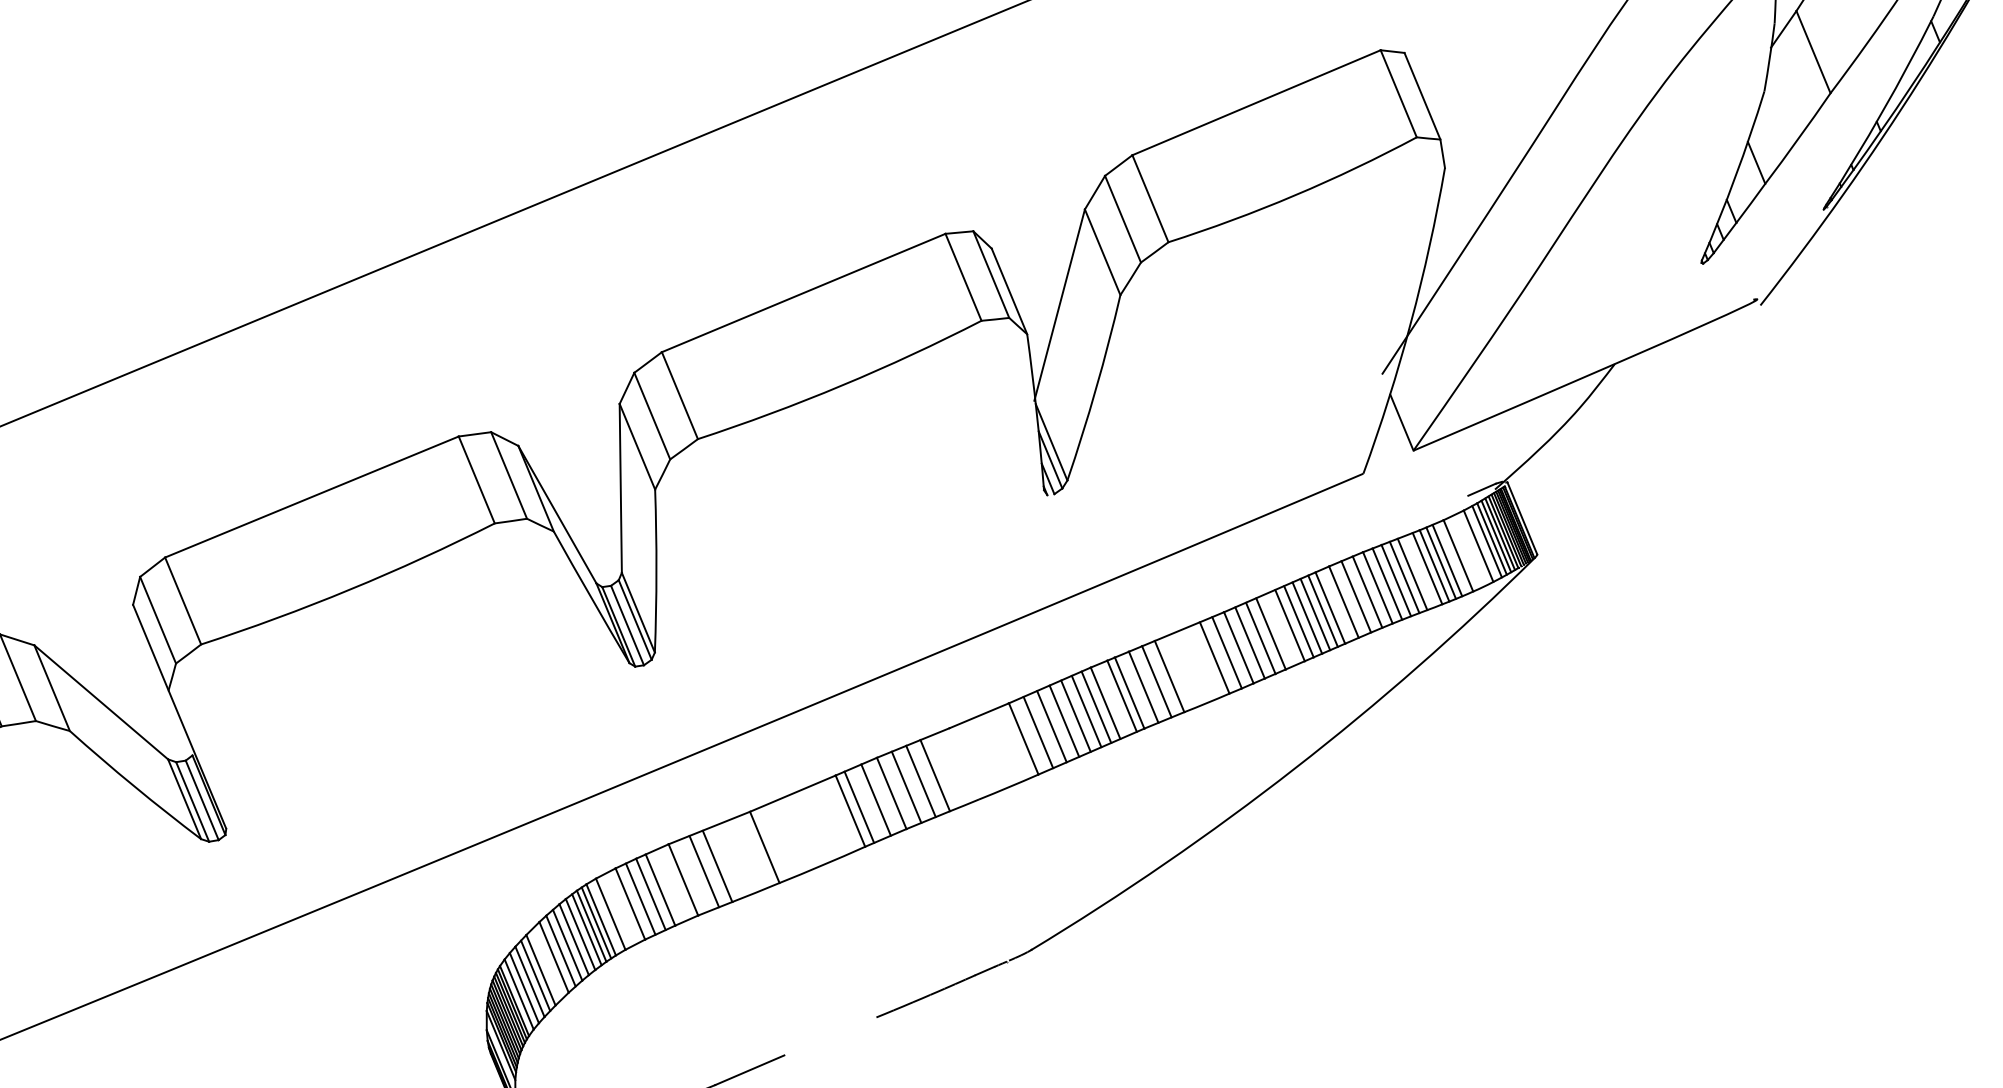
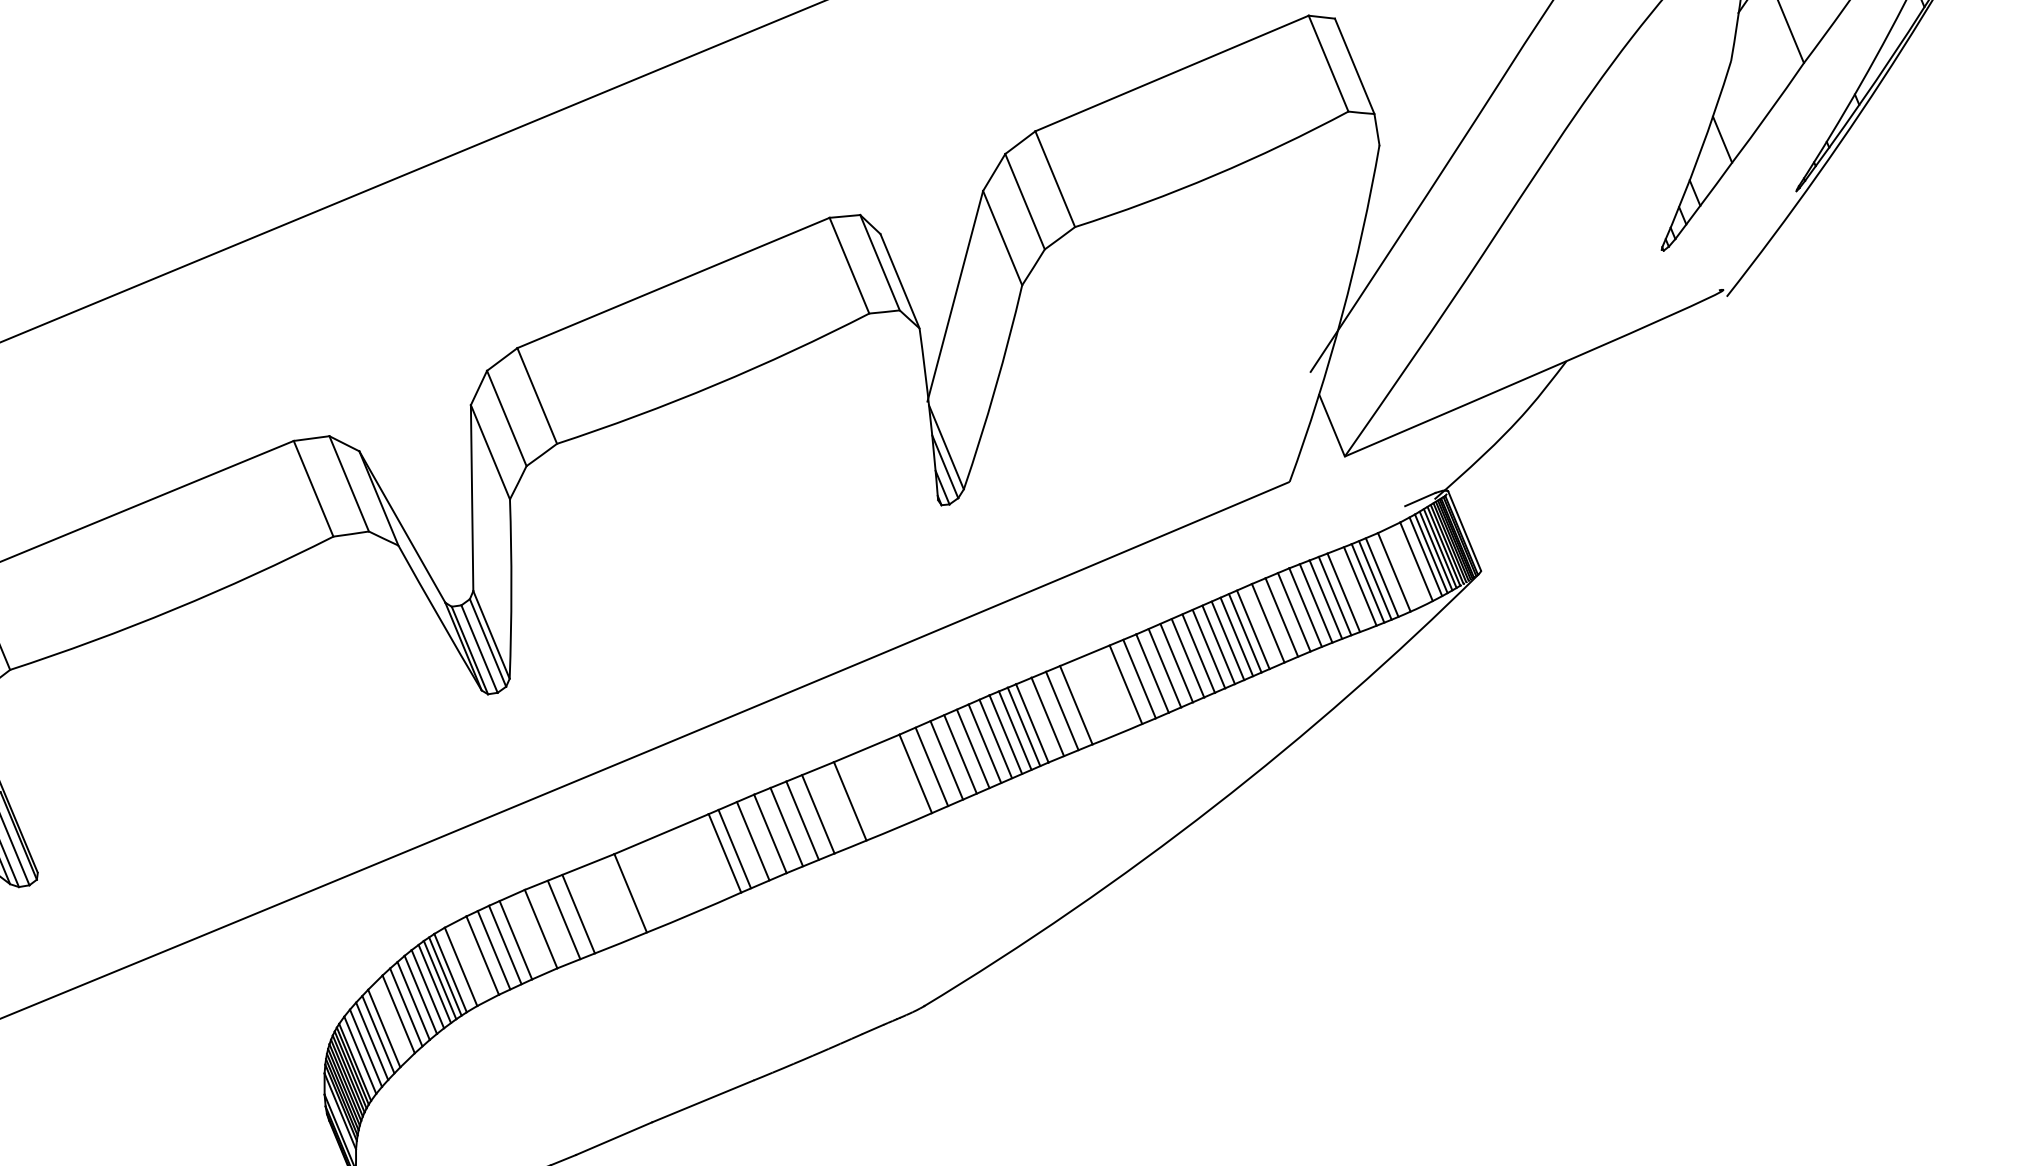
line: (1280, 629) -> (1198, 653), added
line: (1113, 699) -> (1014, 730), added
line: (964, 763) -> (850, 800), added
line: (830, 1036) -> (703, 1101), added

